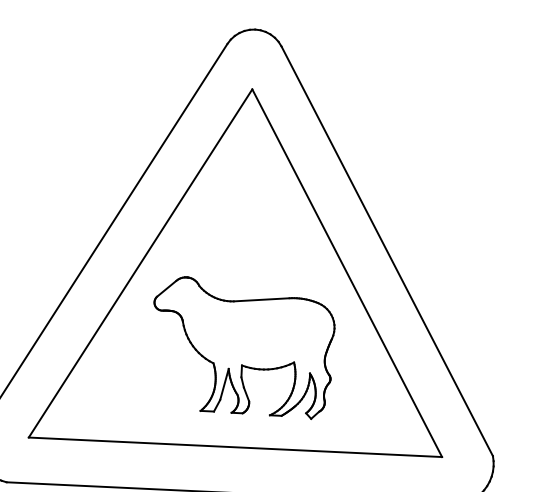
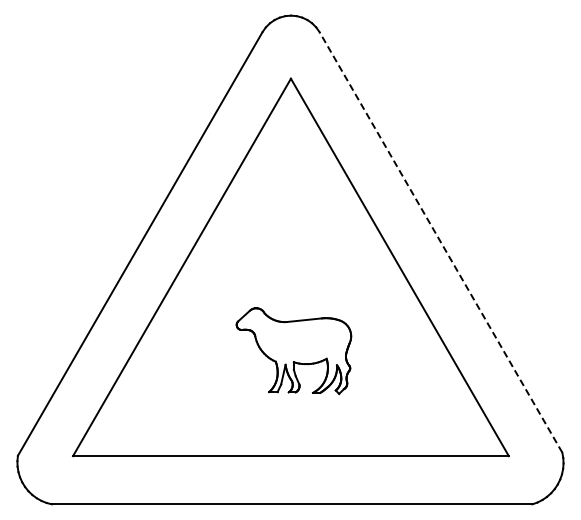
line: (386, 251) -> (440, 242), solid -> dashed
part: (242, 347) -> (293, 350), size x0.6

